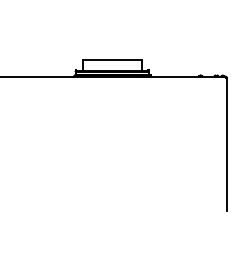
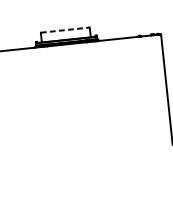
line: (112, 59) -> (65, 30), solid -> dashed

